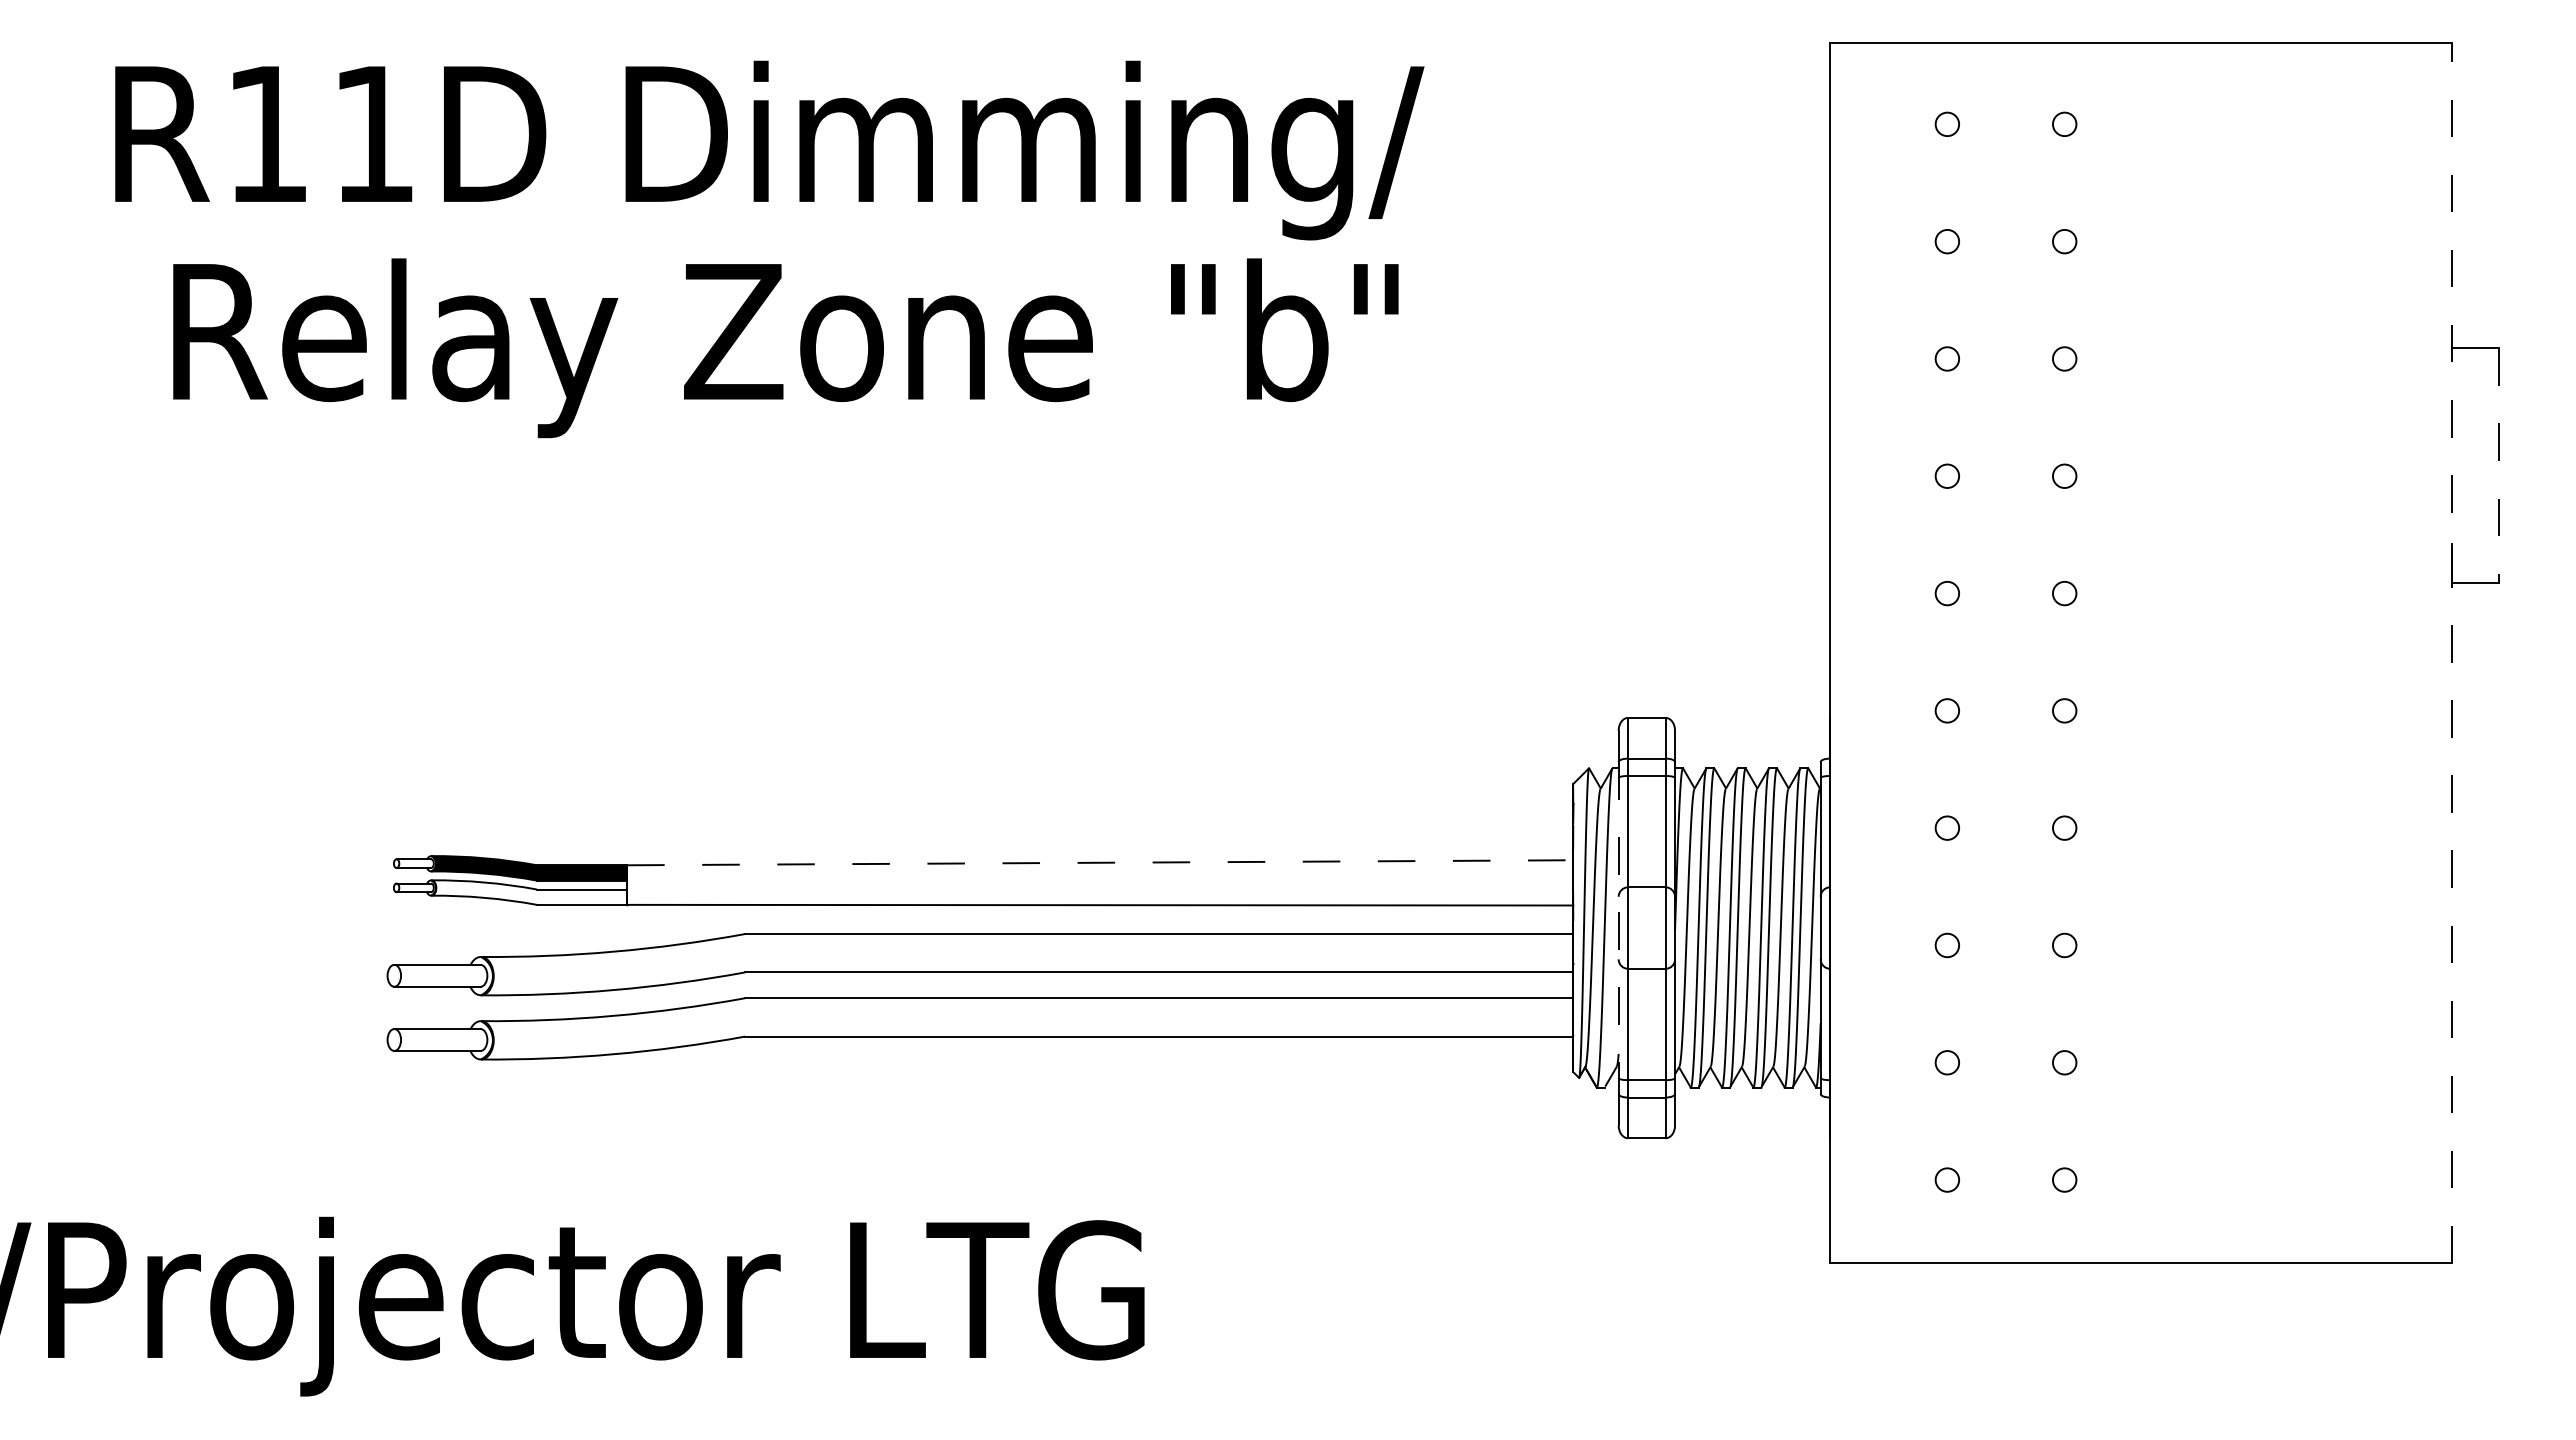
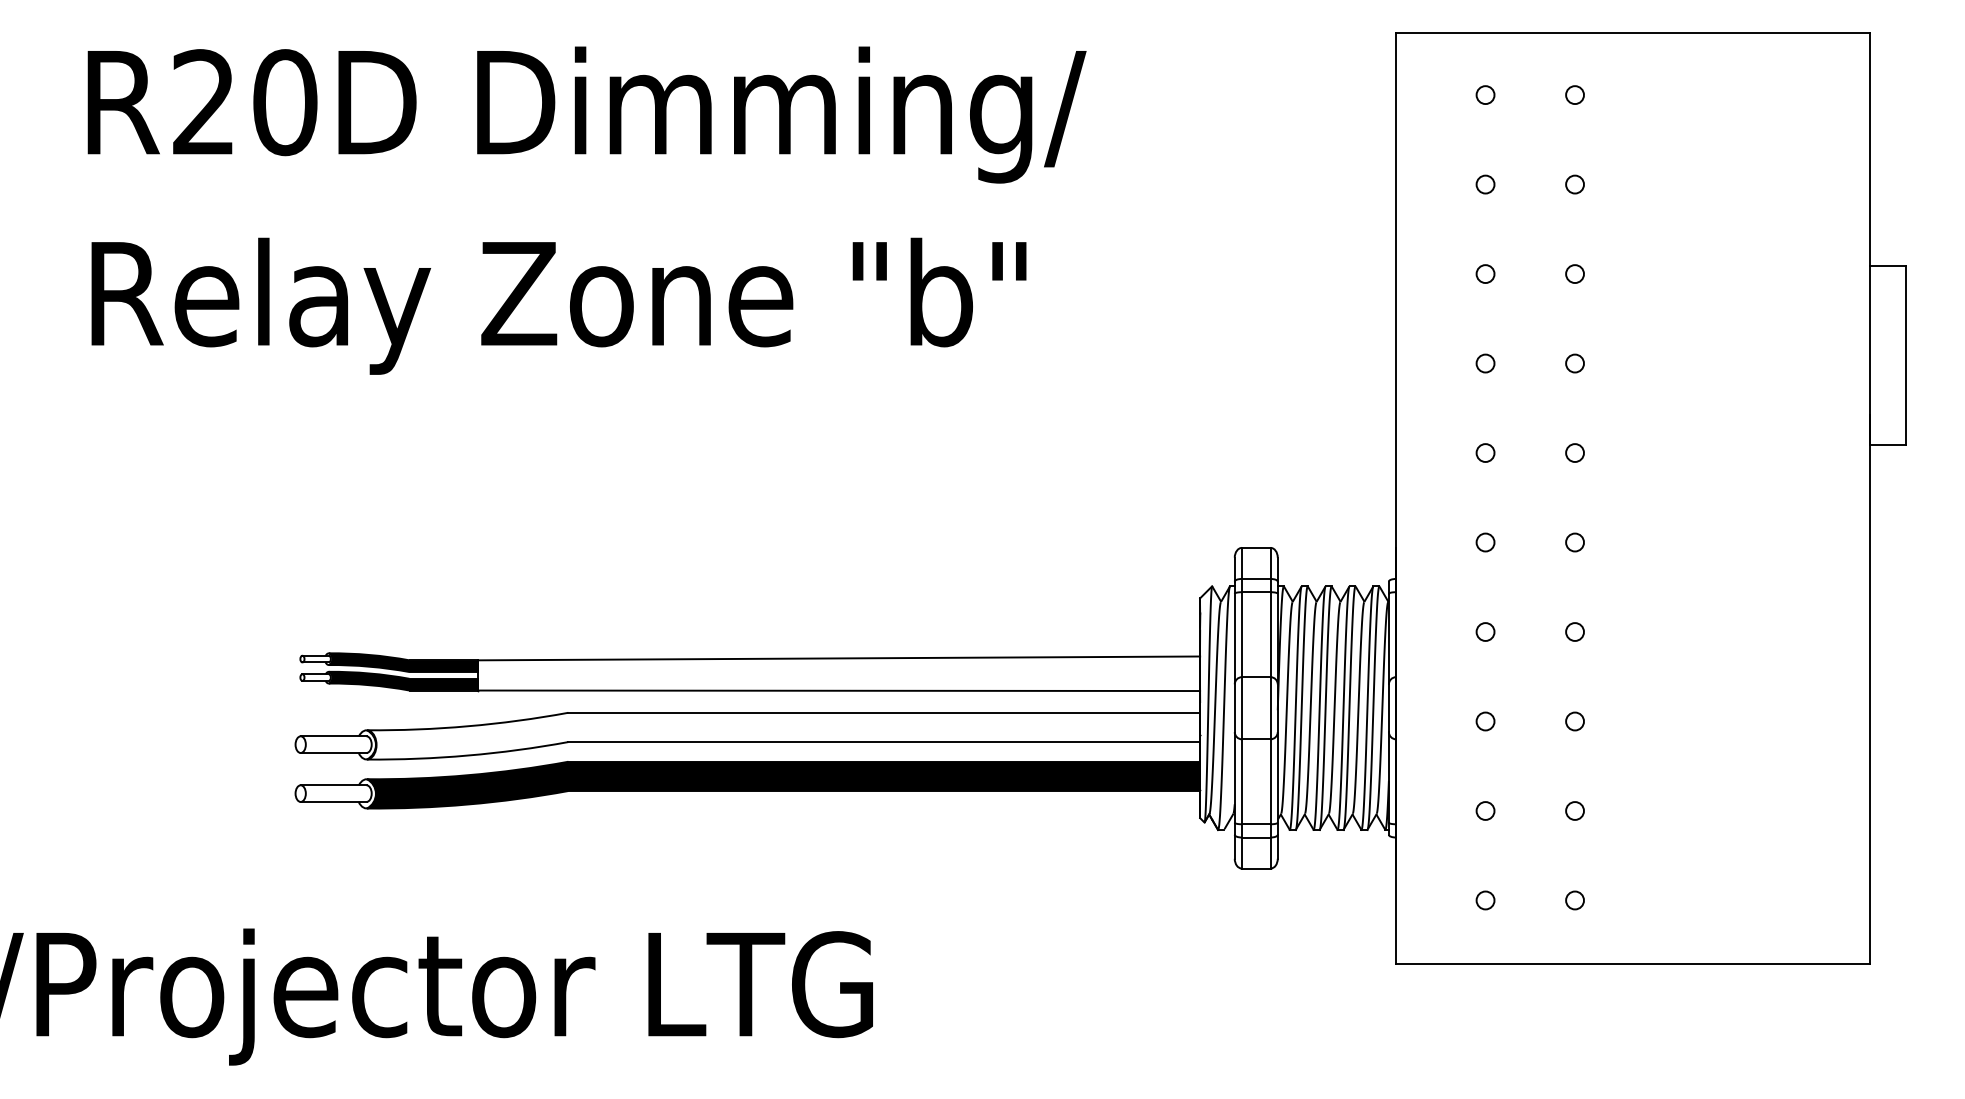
text: (321, 134) -> (245, 102), R11D -> R20D
text: (785, 348) -> (558, 306), moved
line: (2498, 466) -> (1905, 356), dashed -> solid
line: (2451, 653) -> (1870, 498), dashed -> solid
line: (1100, 862) -> (839, 658), dashed -> solid
fill: (529, 892) -> (403, 681), added
line: (1618, 928) -> (1234, 708), dashed -> solid
fill: (1026, 1028) -> (783, 784), added

